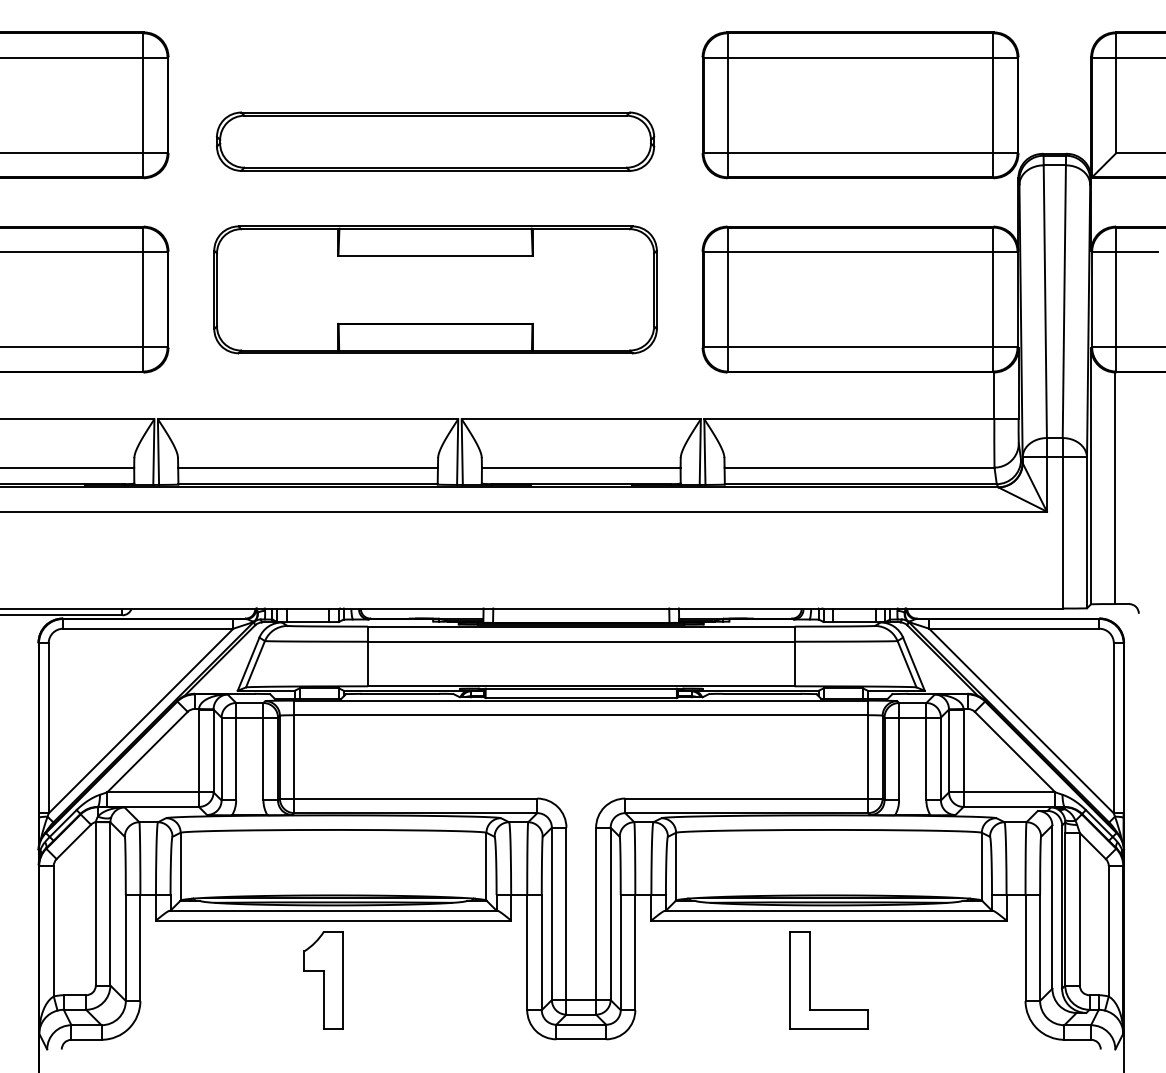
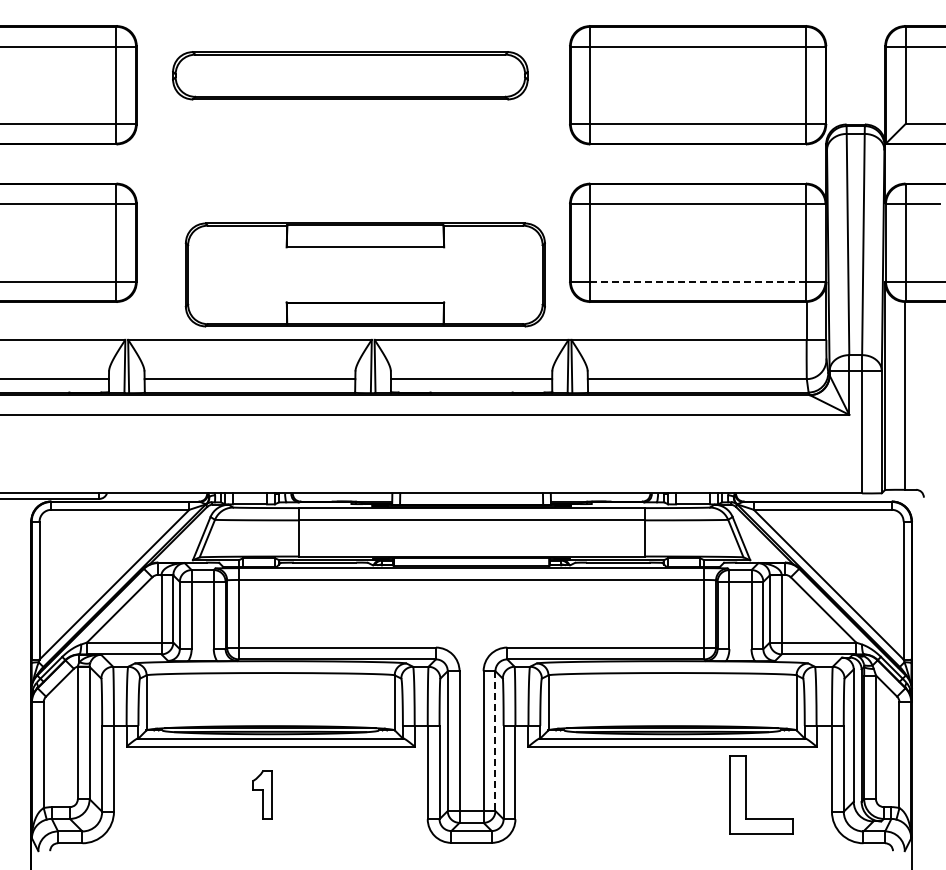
part: (435, 141) -> (350, 75), moved
part: (434, 289) -> (364, 274), moved
line: (860, 347) -> (698, 281), solid -> dashed
line: (610, 914) -> (495, 741), solid -> dashed
part: (323, 979) -> (262, 794), size x0.6
part: (810, 979) -> (746, 794), moved

